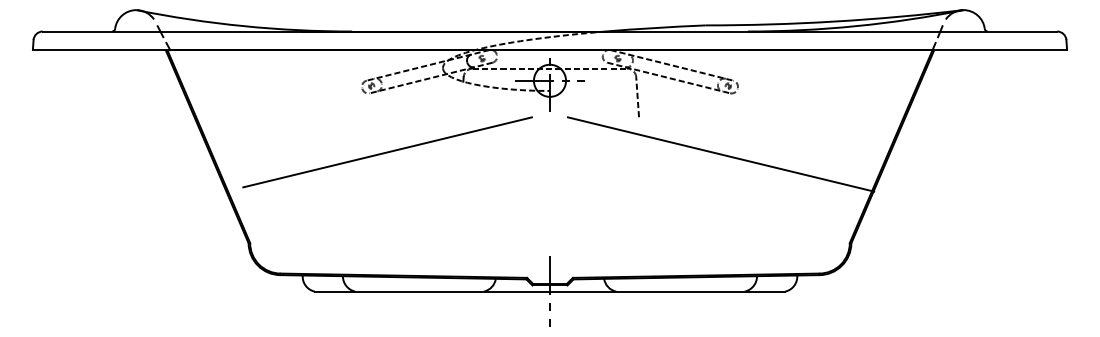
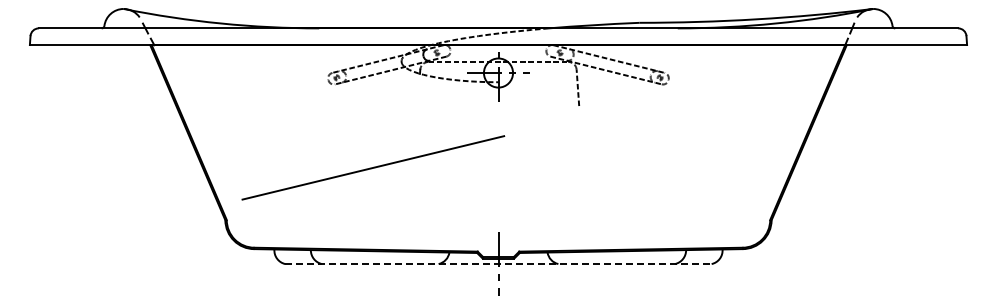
line: (387, 151) -> (373, 167), moved
line: (721, 154) -> (653, 139), removed
line: (550, 292) -> (498, 264), solid -> dashed

